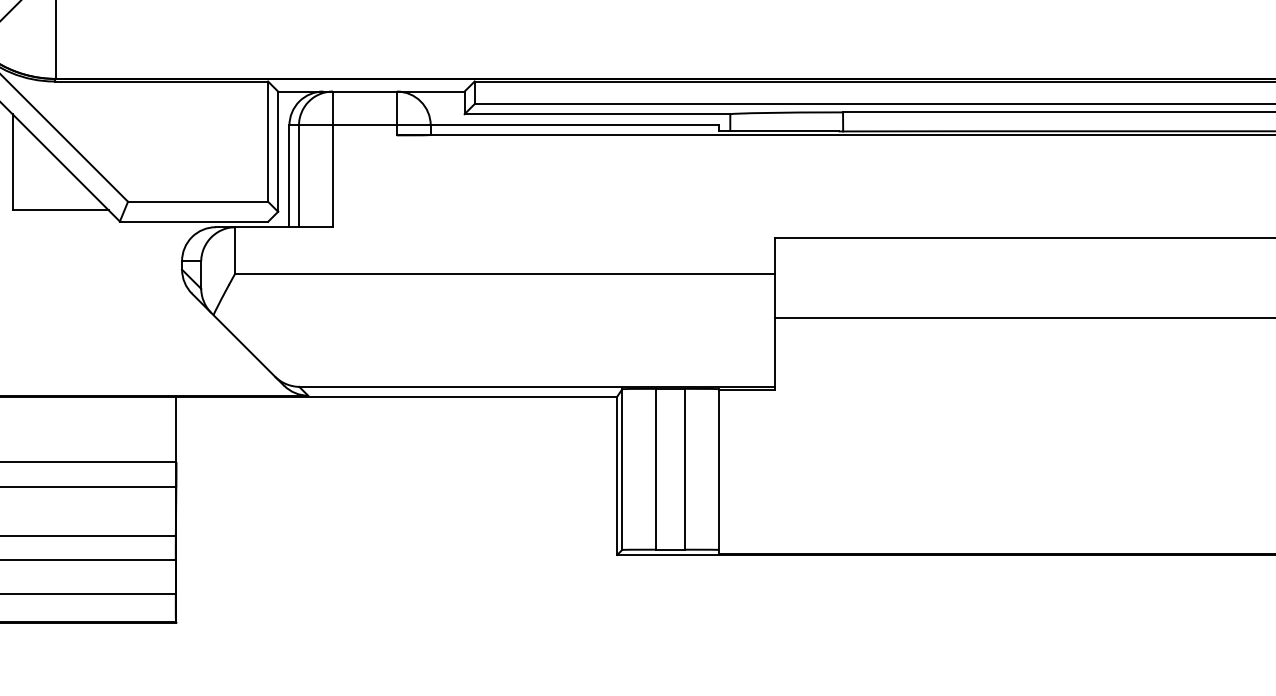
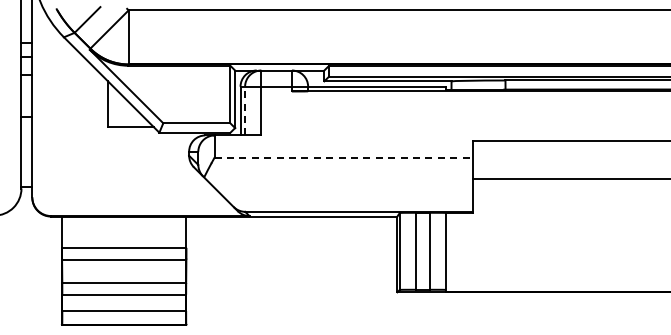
line: (299, 175) -> (245, 110), solid -> dashed
line: (506, 273) -> (344, 157), solid -> dashed

